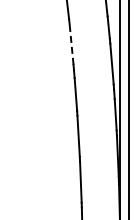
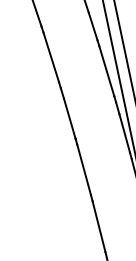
line: (71, 44) -> (51, 57), dashed -> solid

